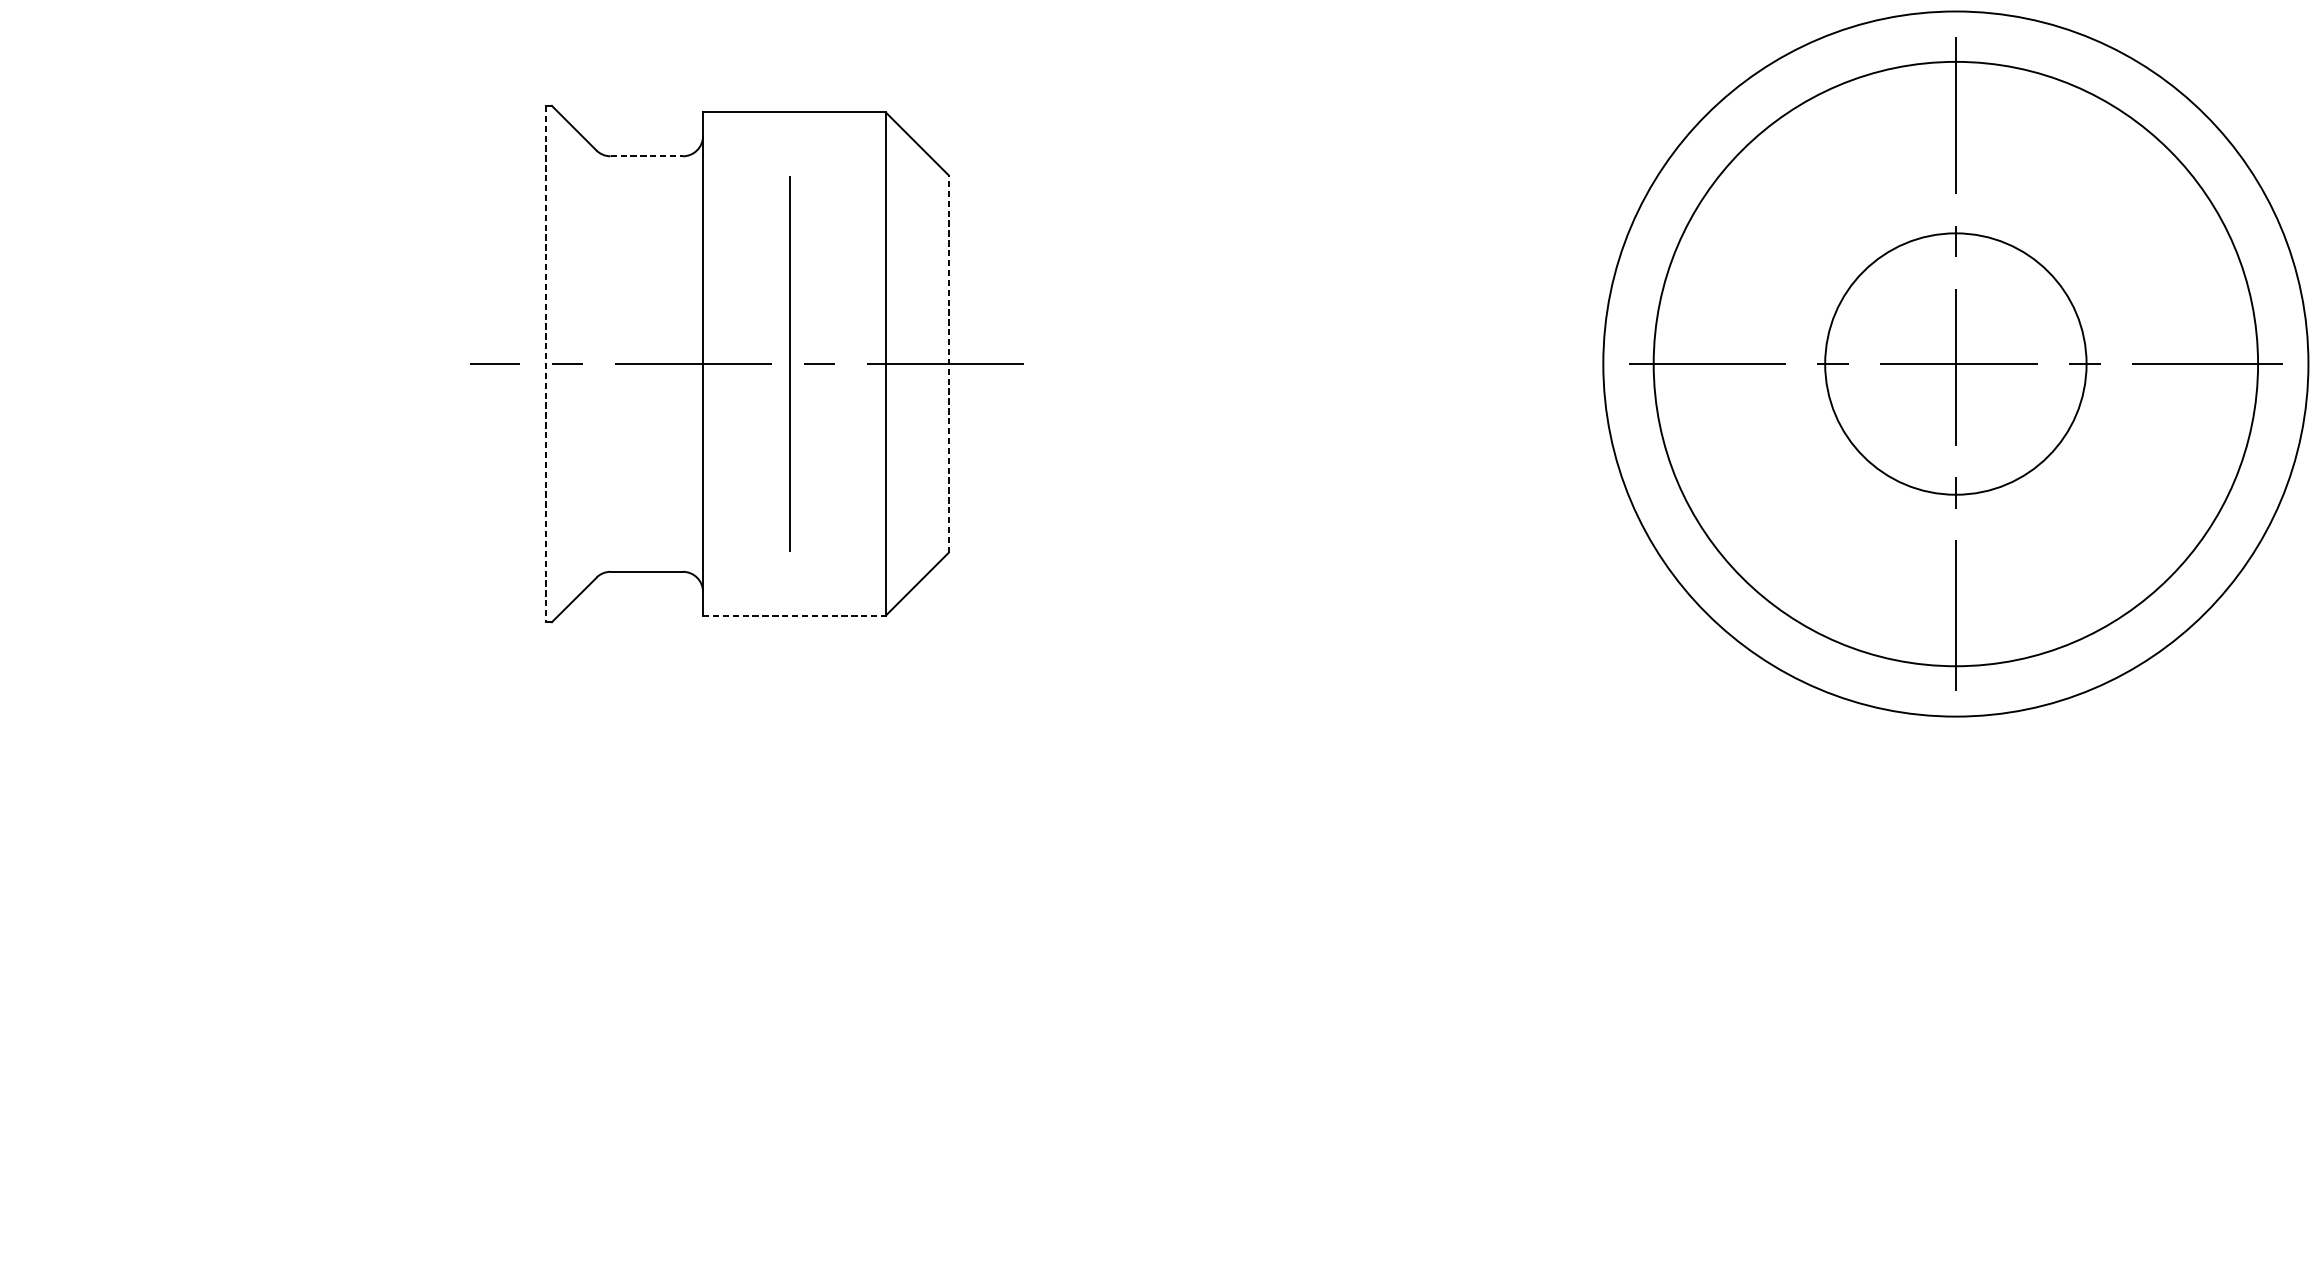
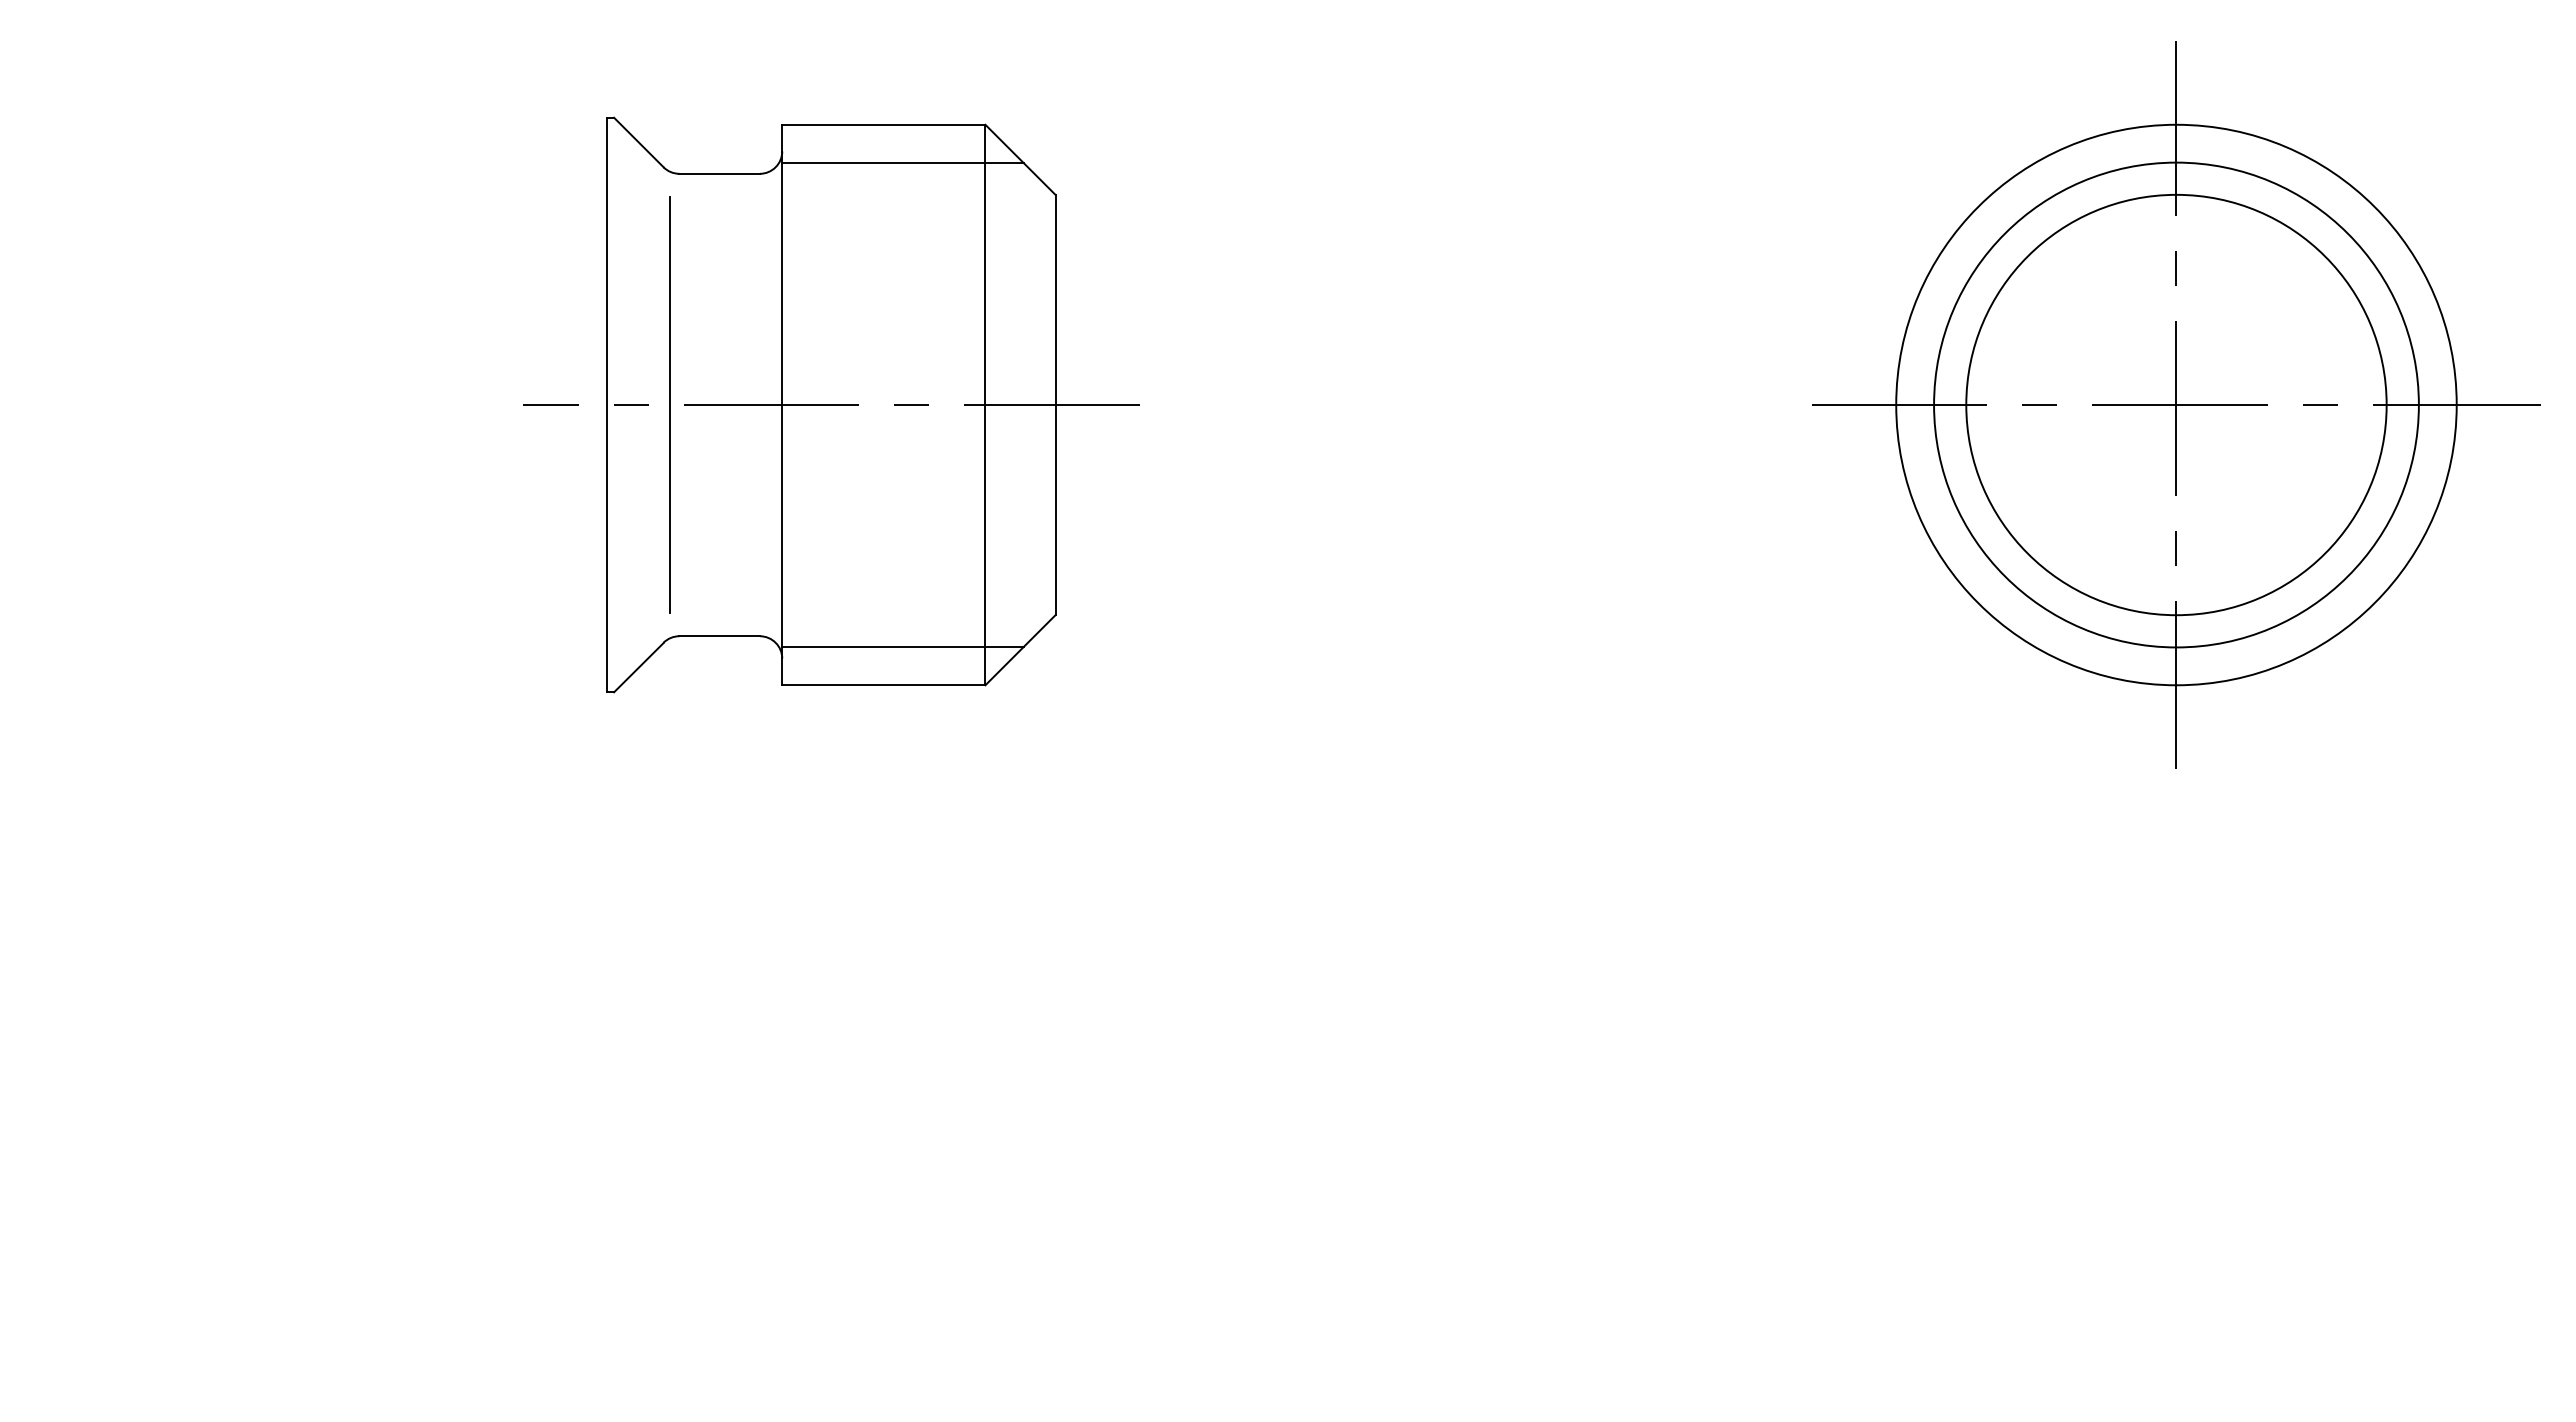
line: (811, 146) -> (902, 162), added
line: (647, 156) -> (720, 173), dashed -> solid
line: (789, 363) -> (669, 404), moved
line: (948, 363) -> (1055, 404), dashed -> solid
circle: (1955, 363) -> (2176, 404), size x0.62
circle: (1955, 363) -> (2176, 404), size x0.71
circle: (1955, 363) -> (2176, 404), size x1.67
line: (546, 364) -> (607, 405), dashed -> solid
line: (811, 581) -> (902, 647), added
line: (794, 616) -> (883, 685), dashed -> solid

